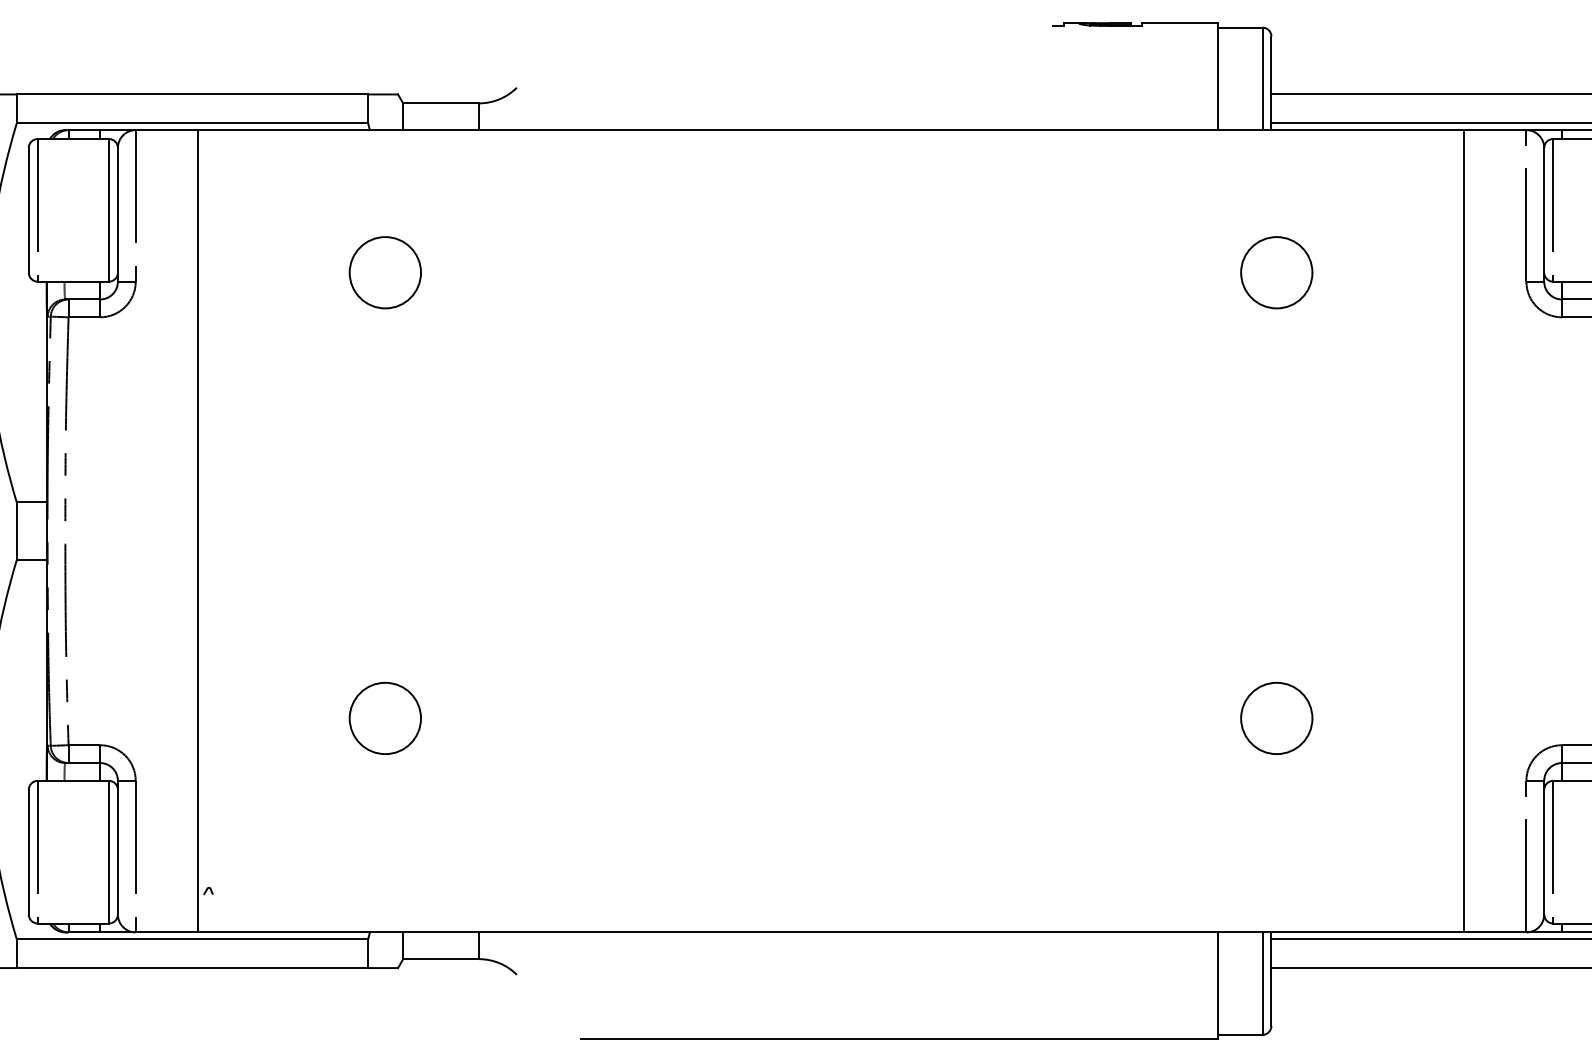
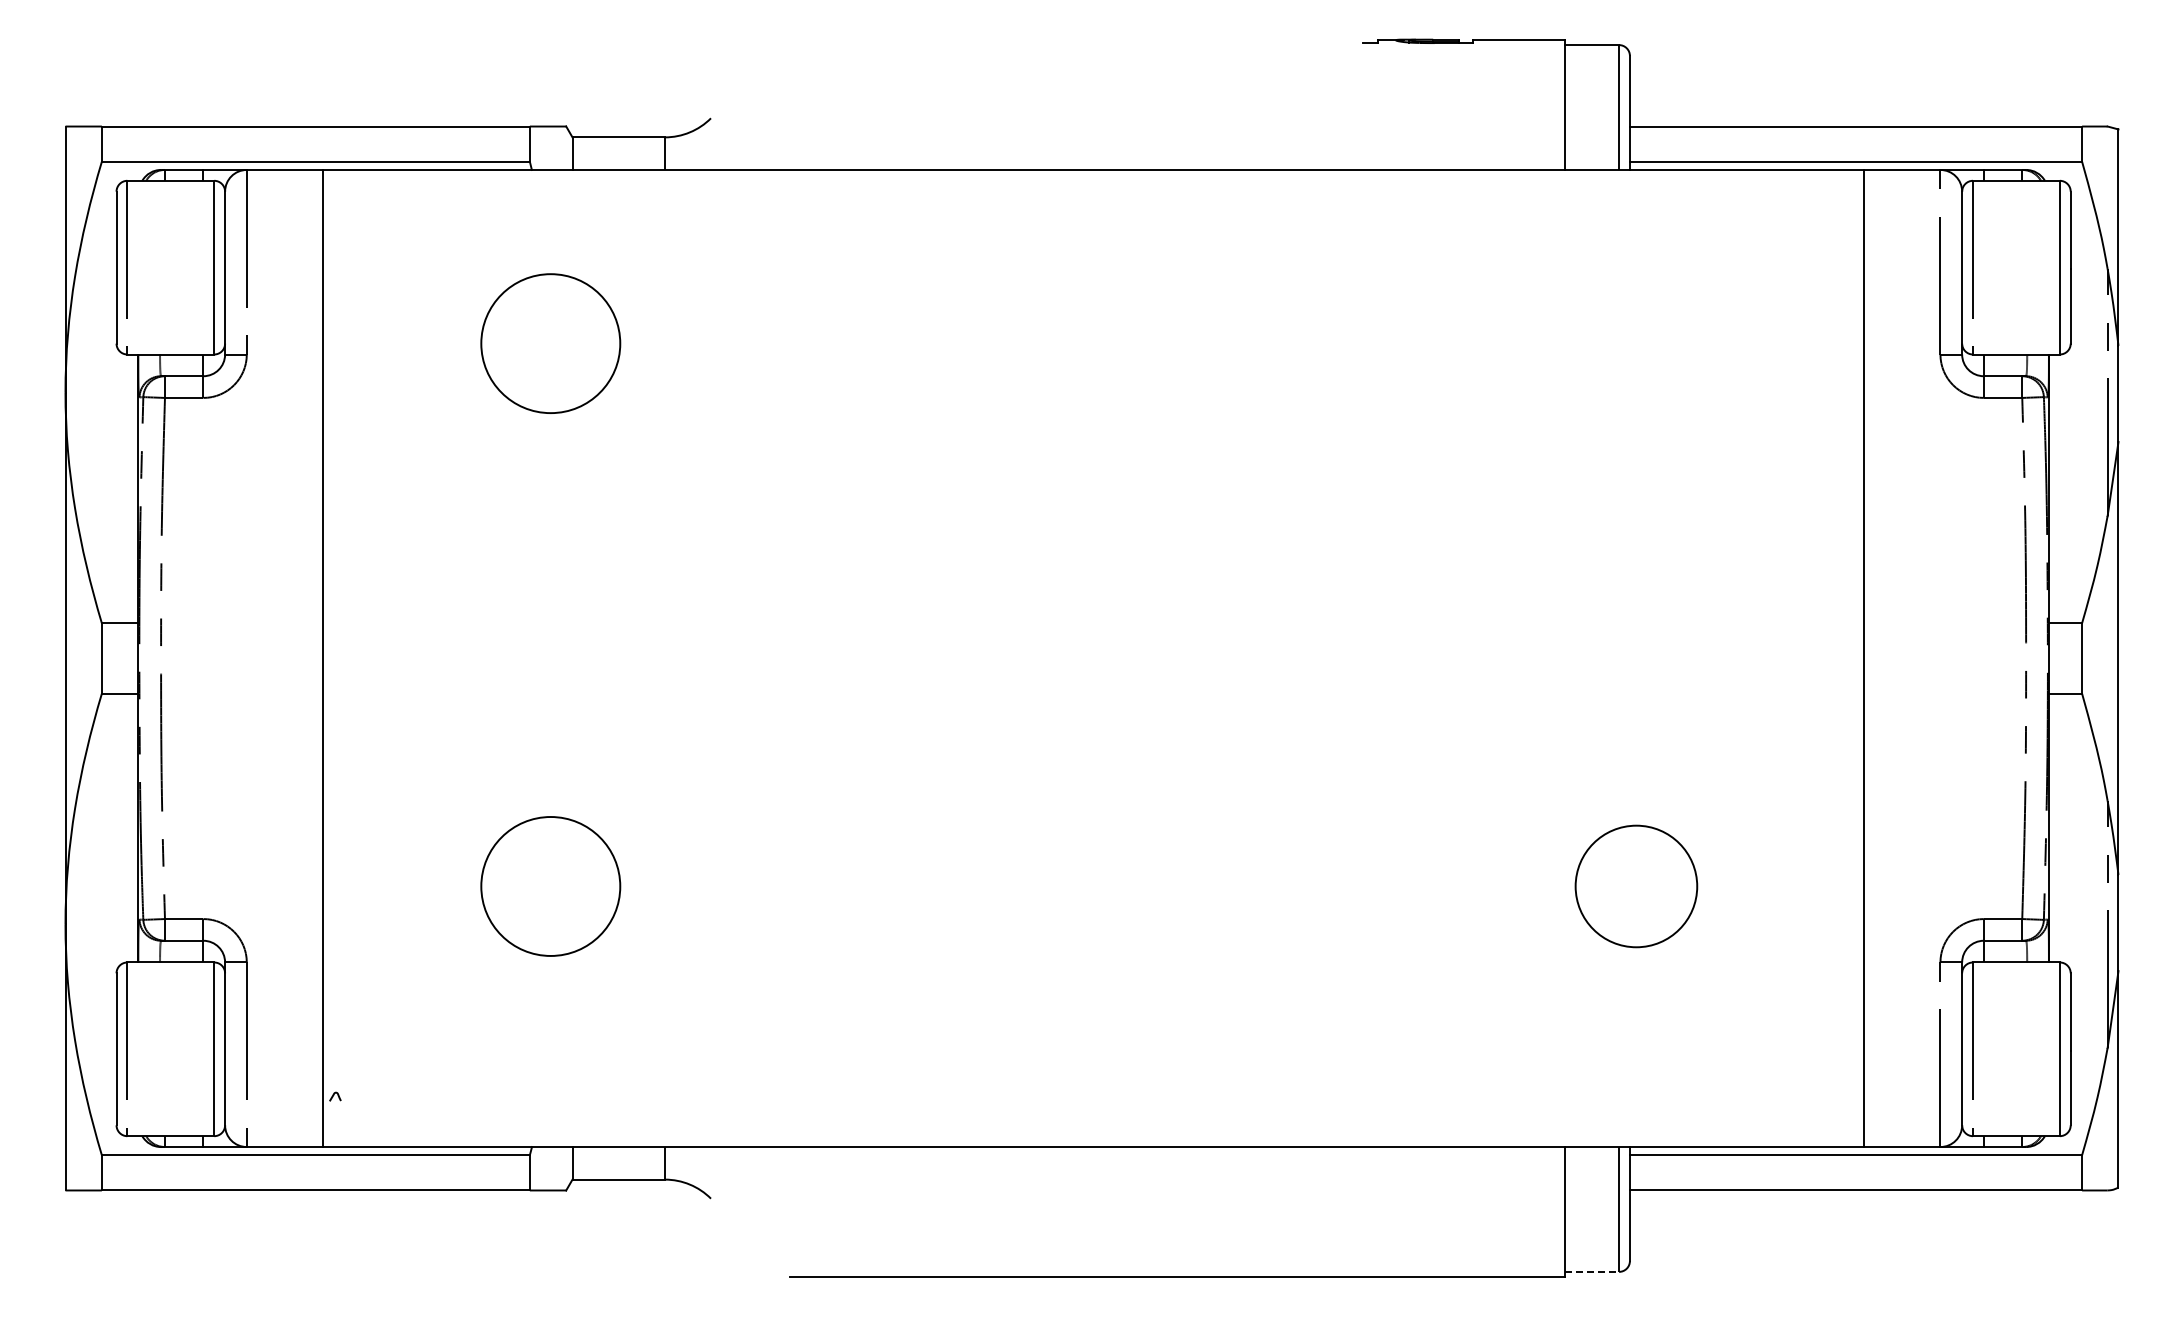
circle: (385, 272) -> (550, 343), size x1.6
circle: (1276, 272) -> (1636, 343), removed
circle: (385, 718) -> (550, 886), size x1.6
circle: (1276, 718) -> (1636, 886), size x1.4
line: (1240, 1034) -> (1592, 1271), solid -> dashed

